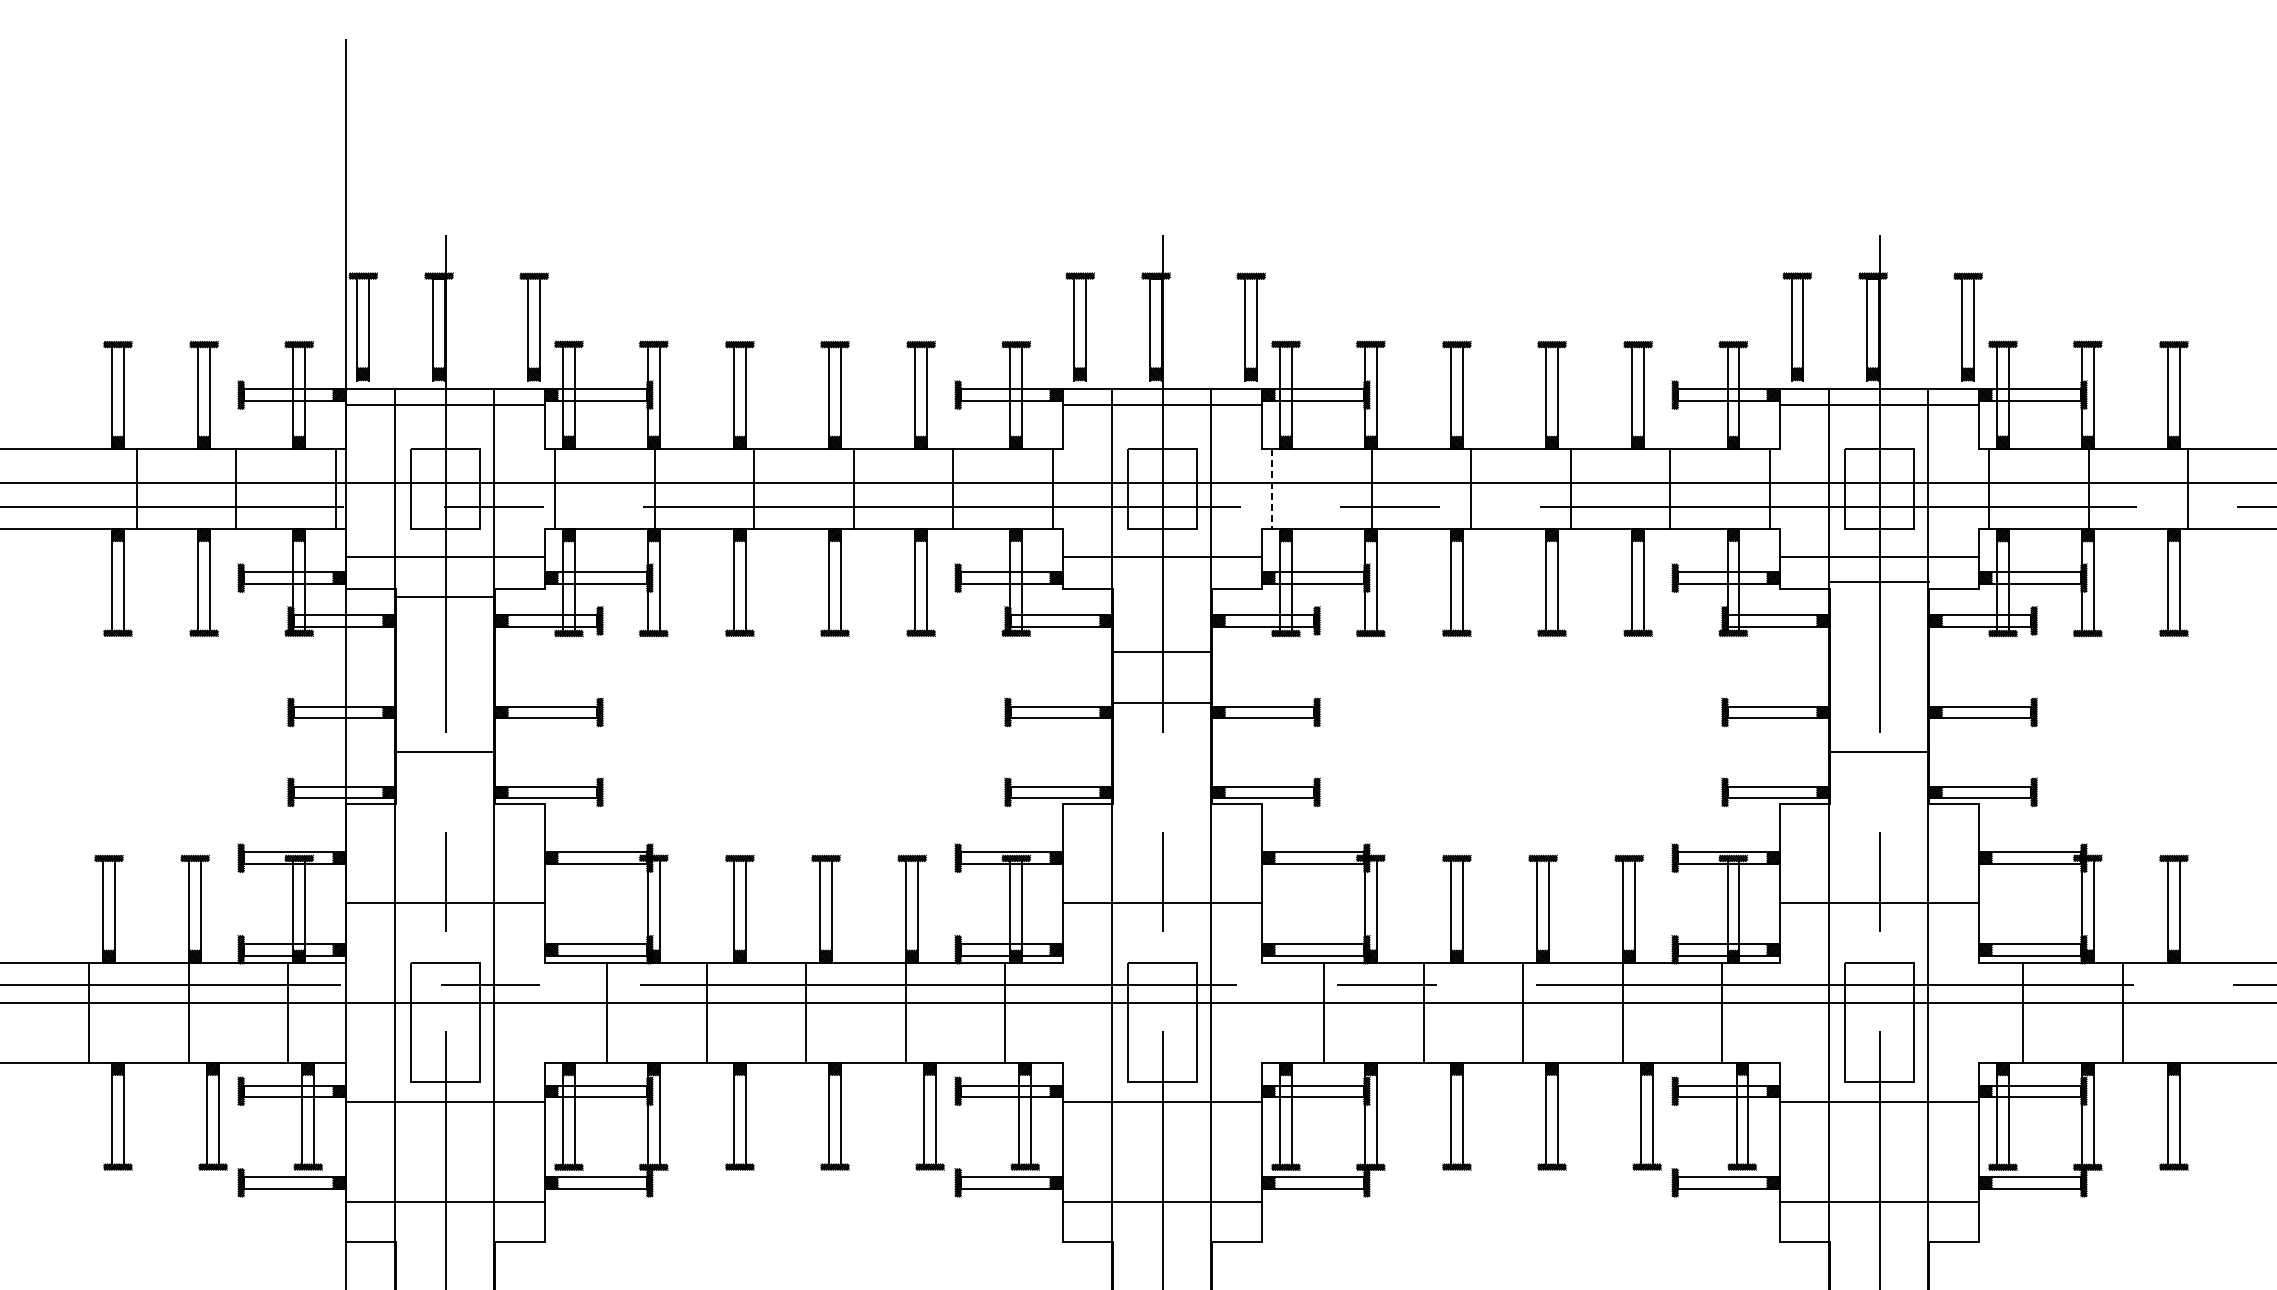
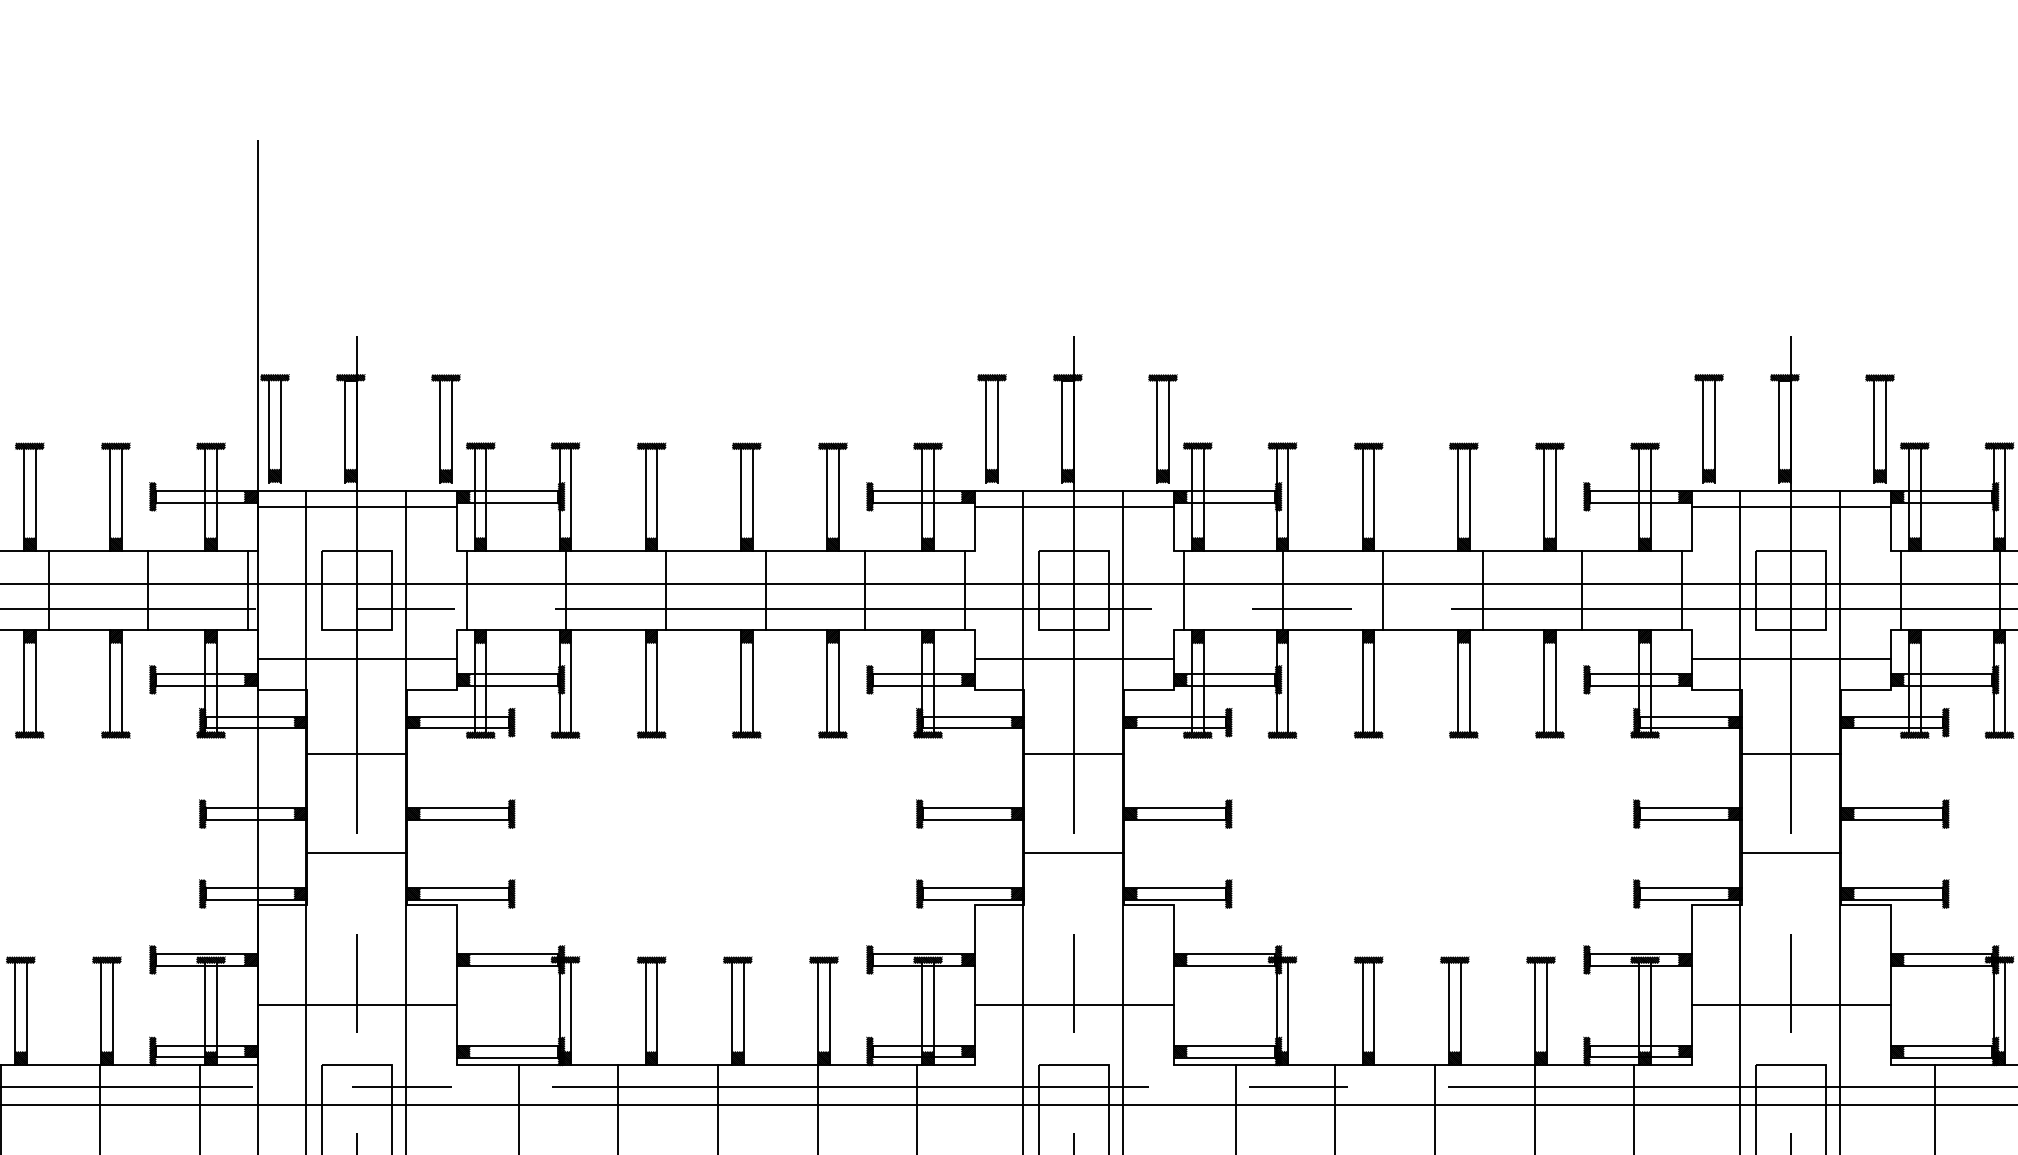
line: (1272, 488) -> (1184, 590), dashed -> solid
line: (1879, 582) -> (1791, 754), moved
line: (445, 597) -> (357, 754), moved
line: (1162, 702) -> (1074, 853), moved

